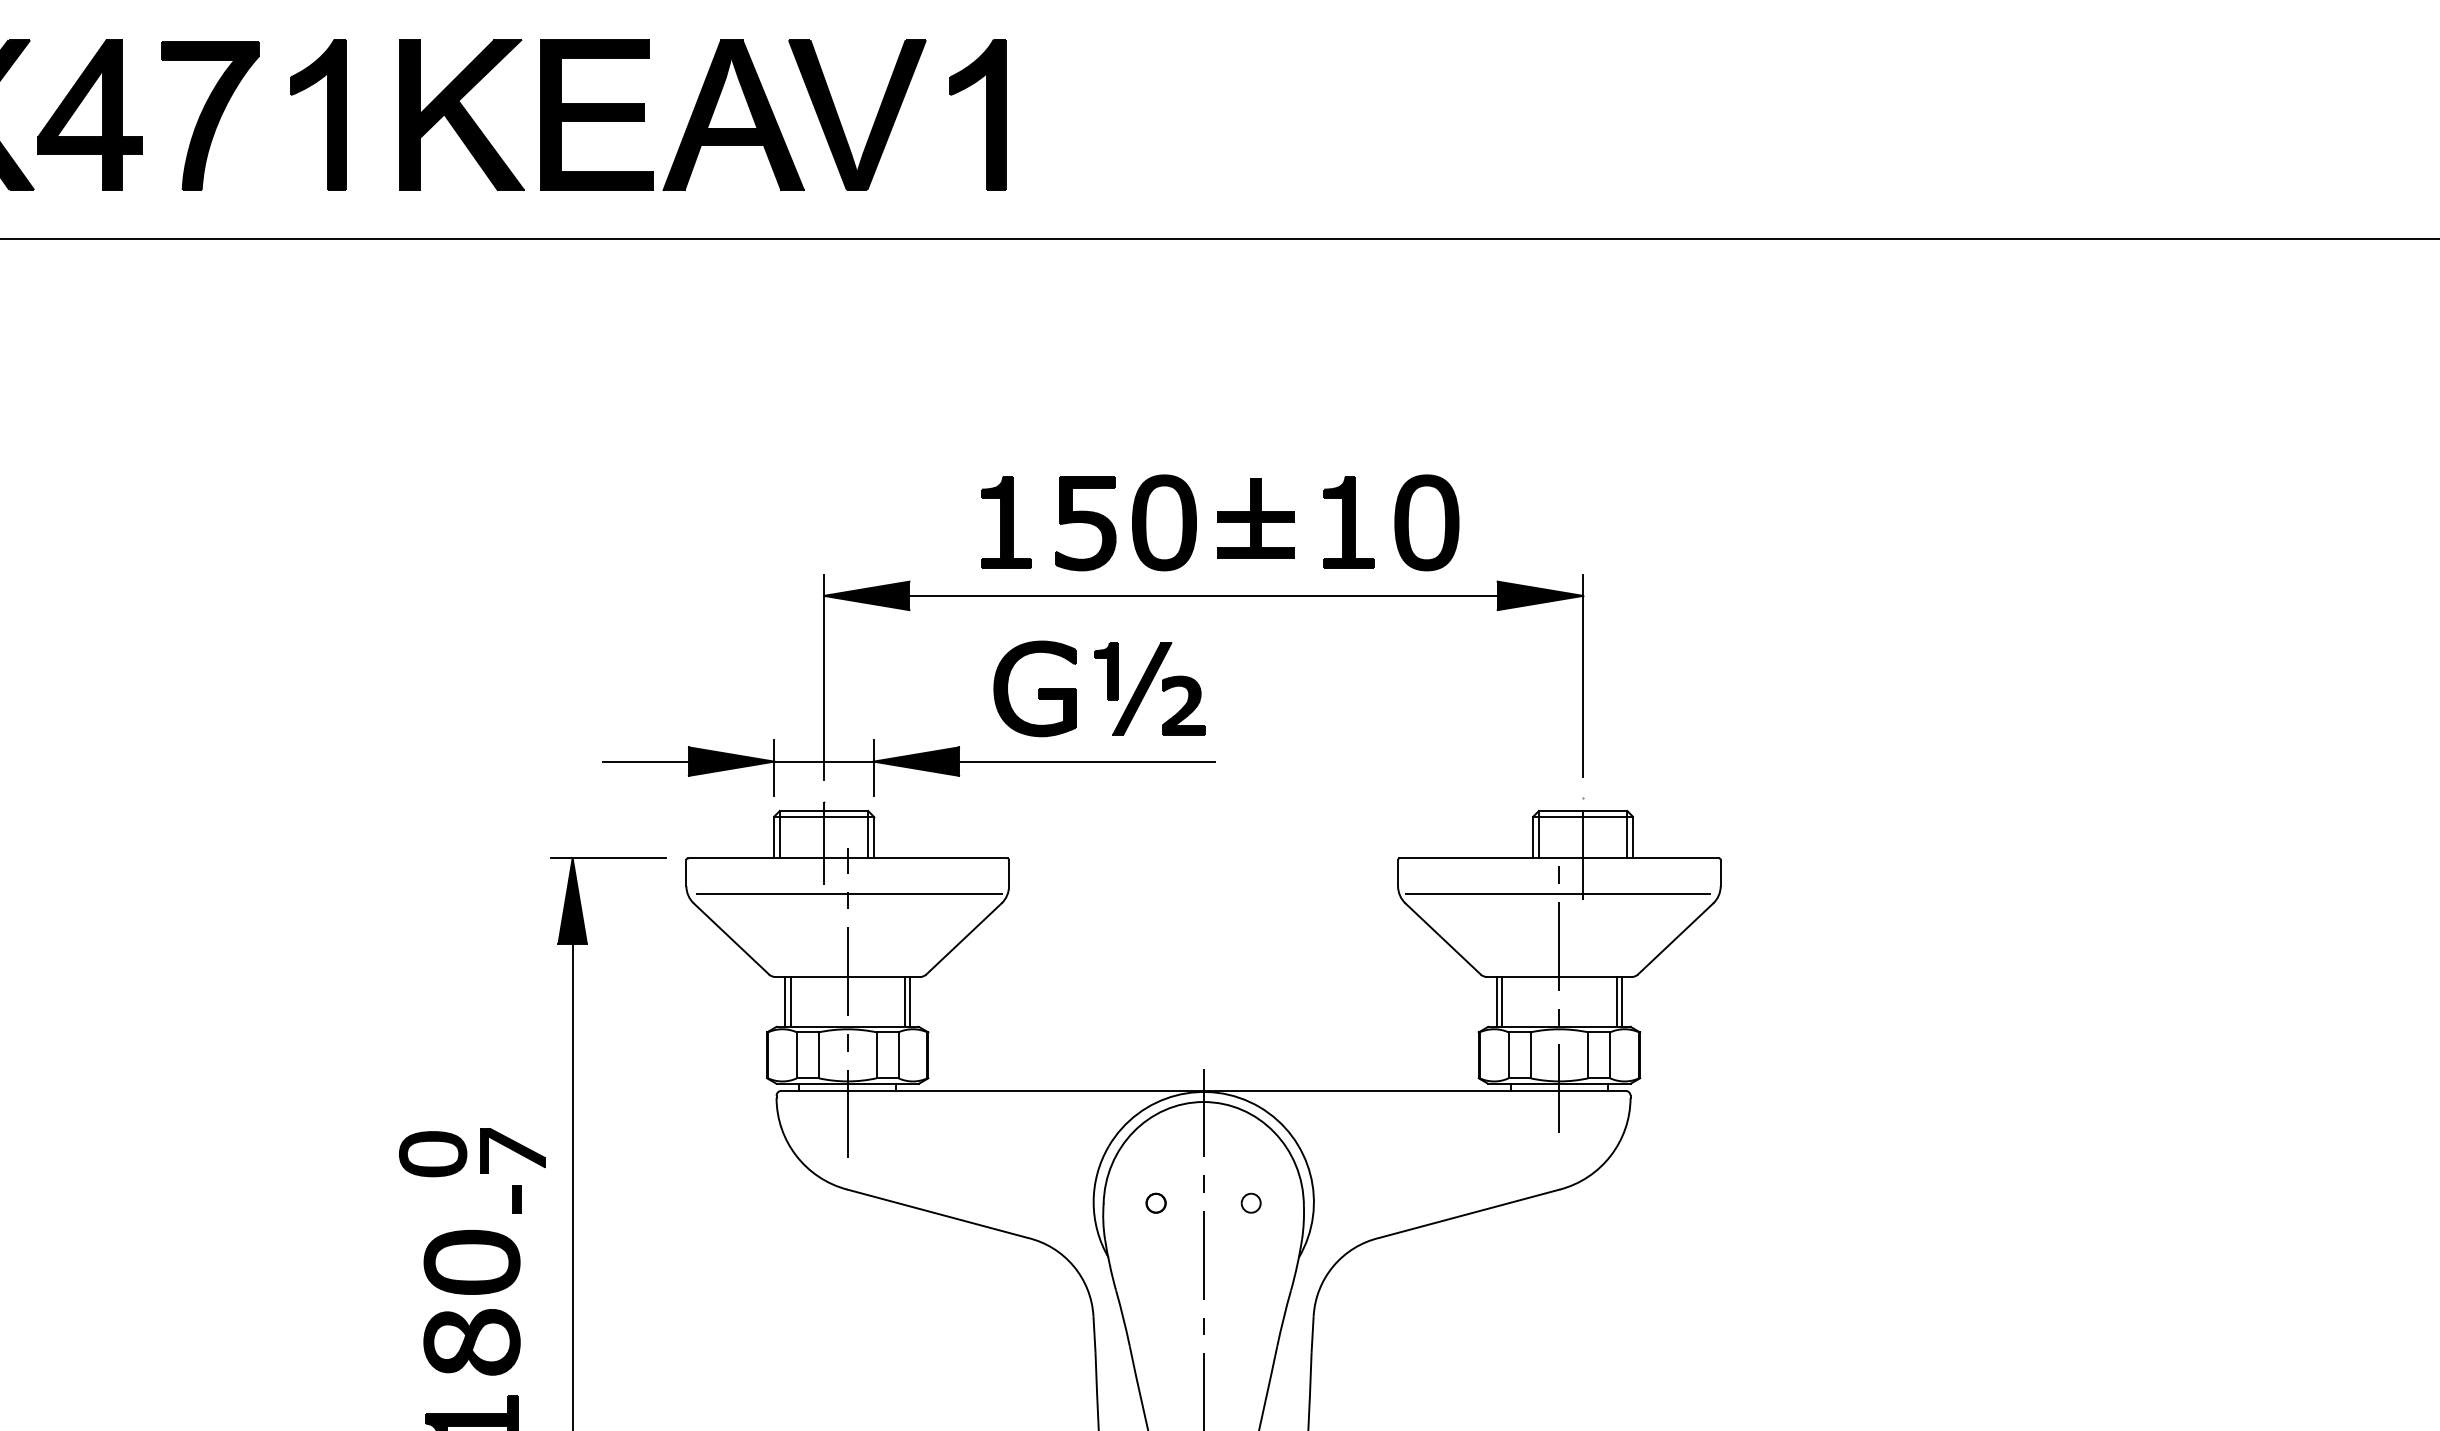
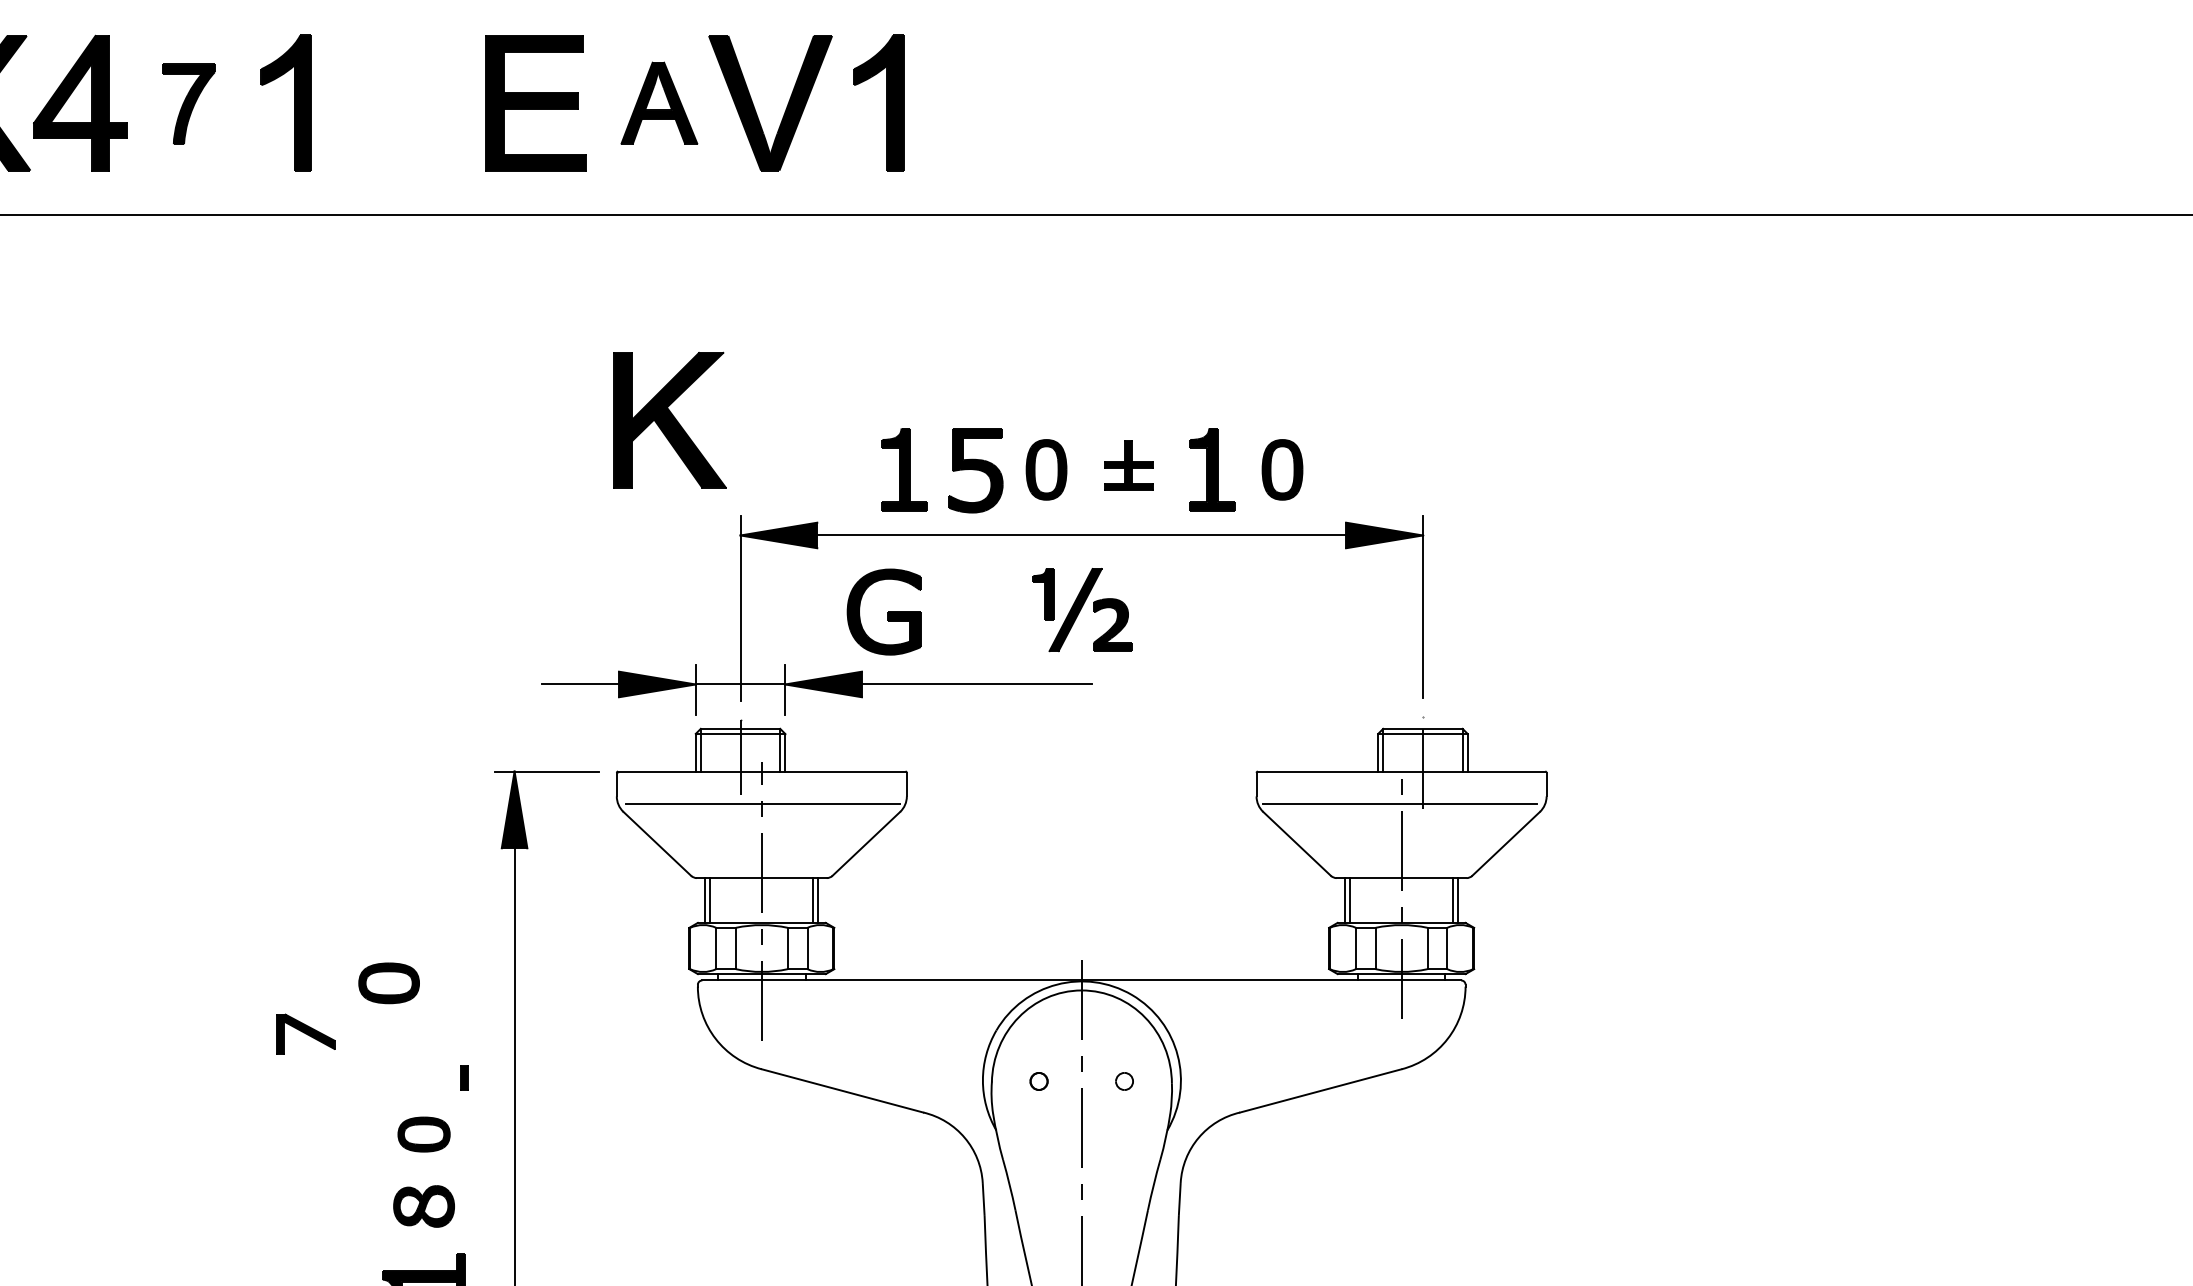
part: (461, 114) -> (669, 419), moved
part: (733, 114) -> (659, 102), size x0.6
part: (209, 116) -> (188, 104), size x0.6
part: (1255, 518) -> (1128, 465), size x0.7
part: (1164, 522) -> (1046, 469), size x0.7
part: (1426, 522) -> (1282, 469), size x0.7
part: (1034, 688) -> (883, 611), moved
part: (1149, 689) -> (1082, 610), moved
part: (512, 1149) -> (305, 1033), moved
part: (432, 1154) -> (388, 983), moved
part: (471, 1262) -> (423, 1134), size x0.6
part: (471, 1342) -> (423, 1206), size x0.7

